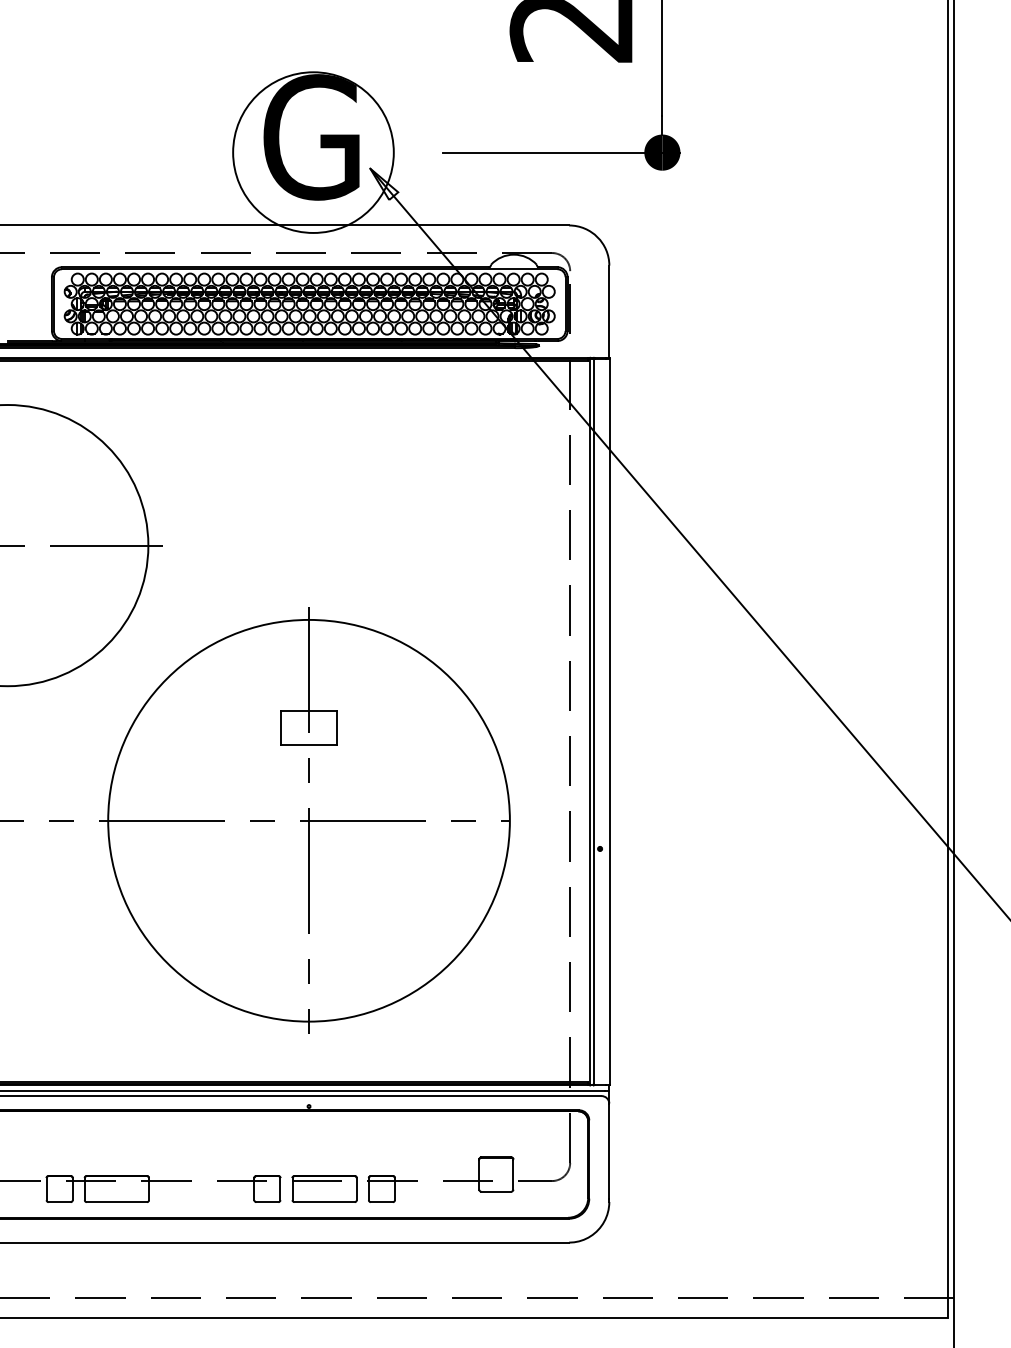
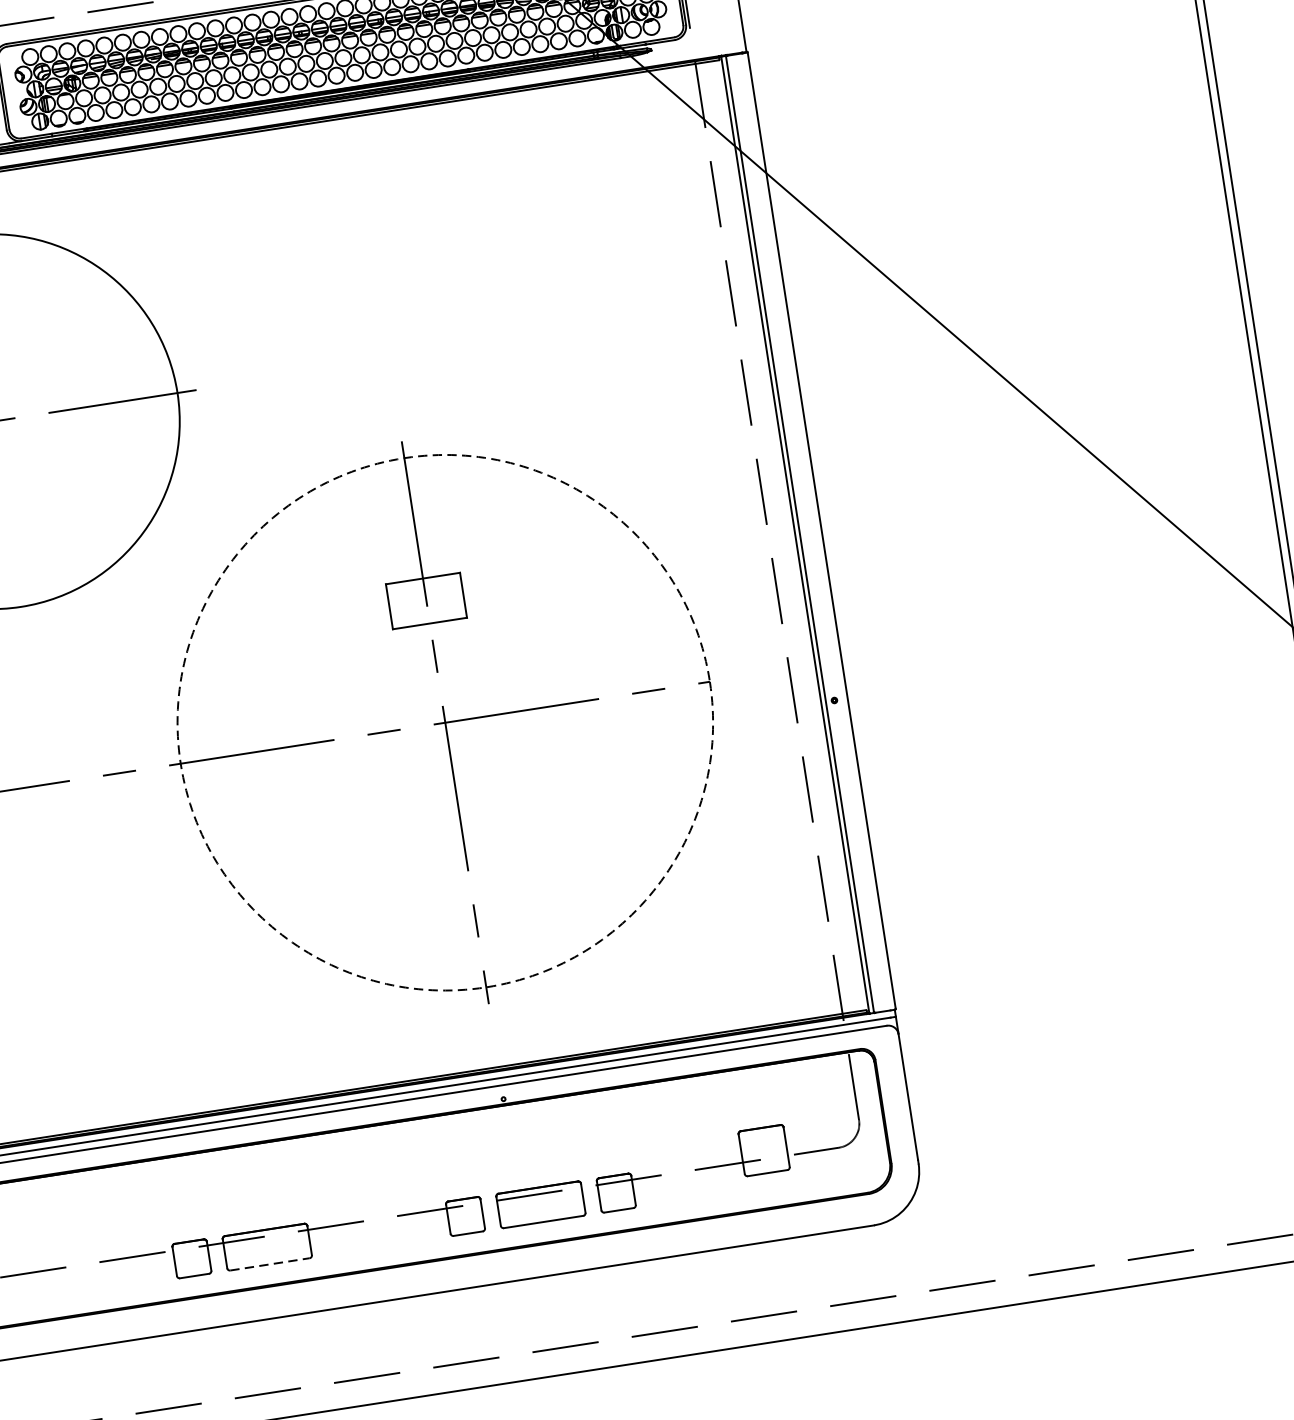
circle: (308, 820) -> (444, 722), solid -> dashed
line: (117, 1202) -> (270, 1264), solid -> dashed

